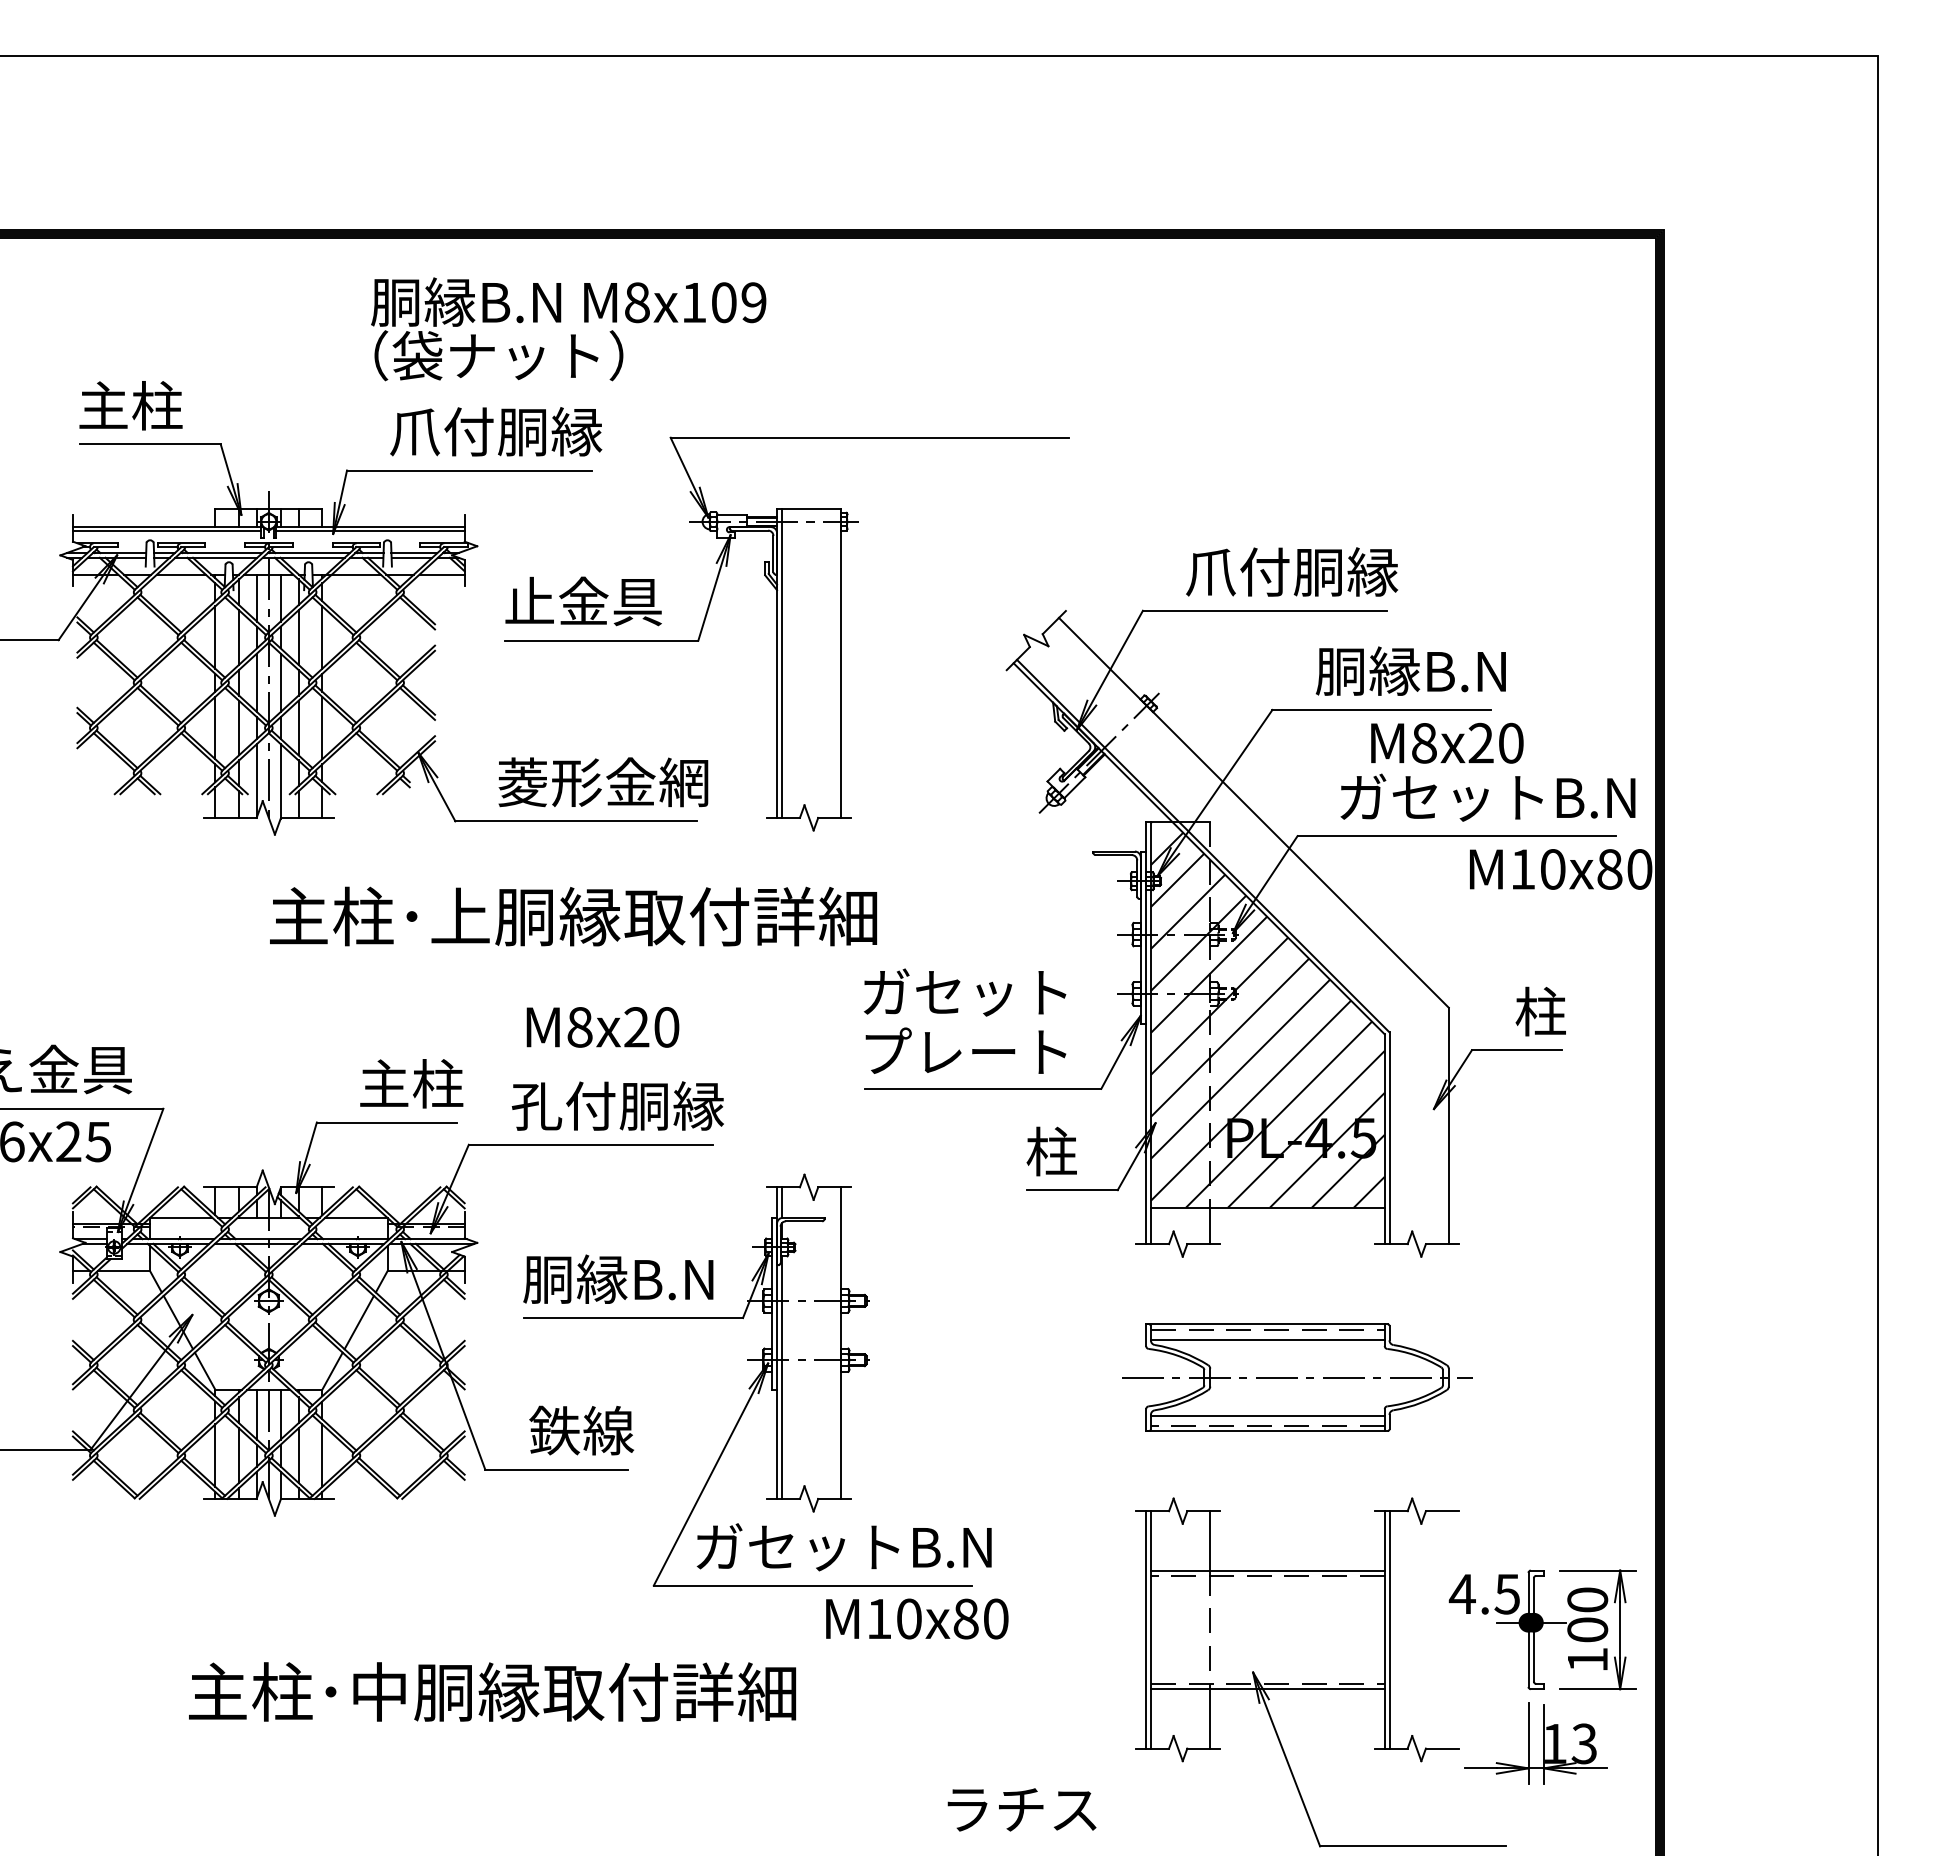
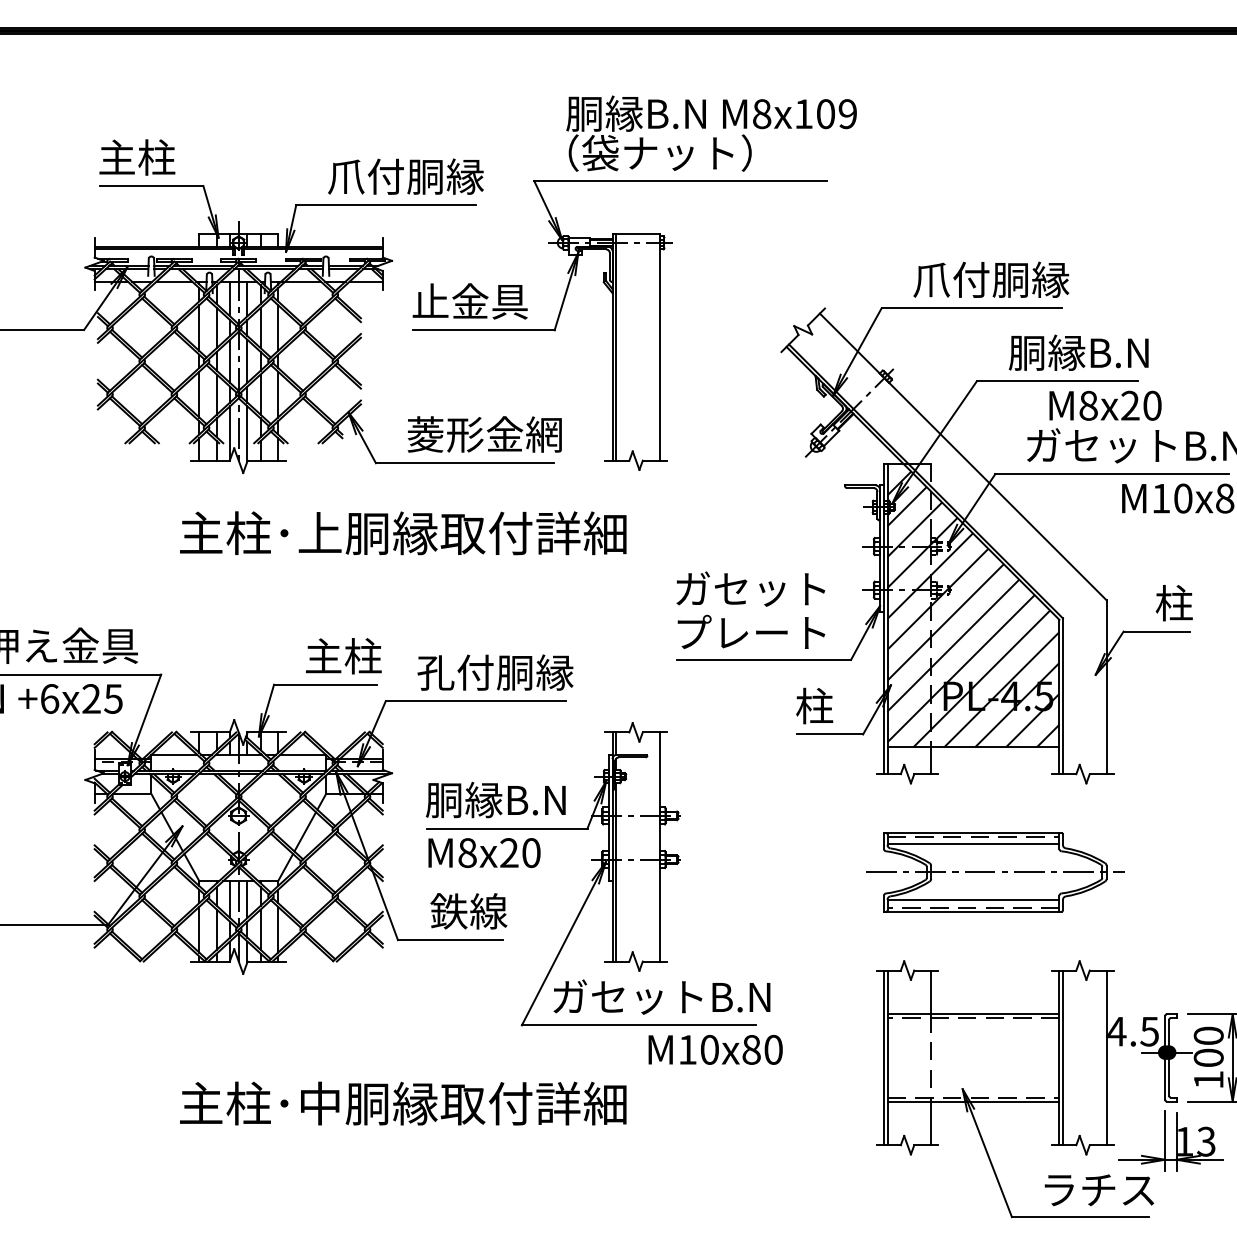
text: (568, 329) -> (711, 133), moved
text: (573, 916) -> (403, 533), moved
text: (602, 1027) -> (484, 853), moved
line: (1448, 1629) -> (1106, 1057), added
text: (1021, 1809) -> (1099, 1190), moved

